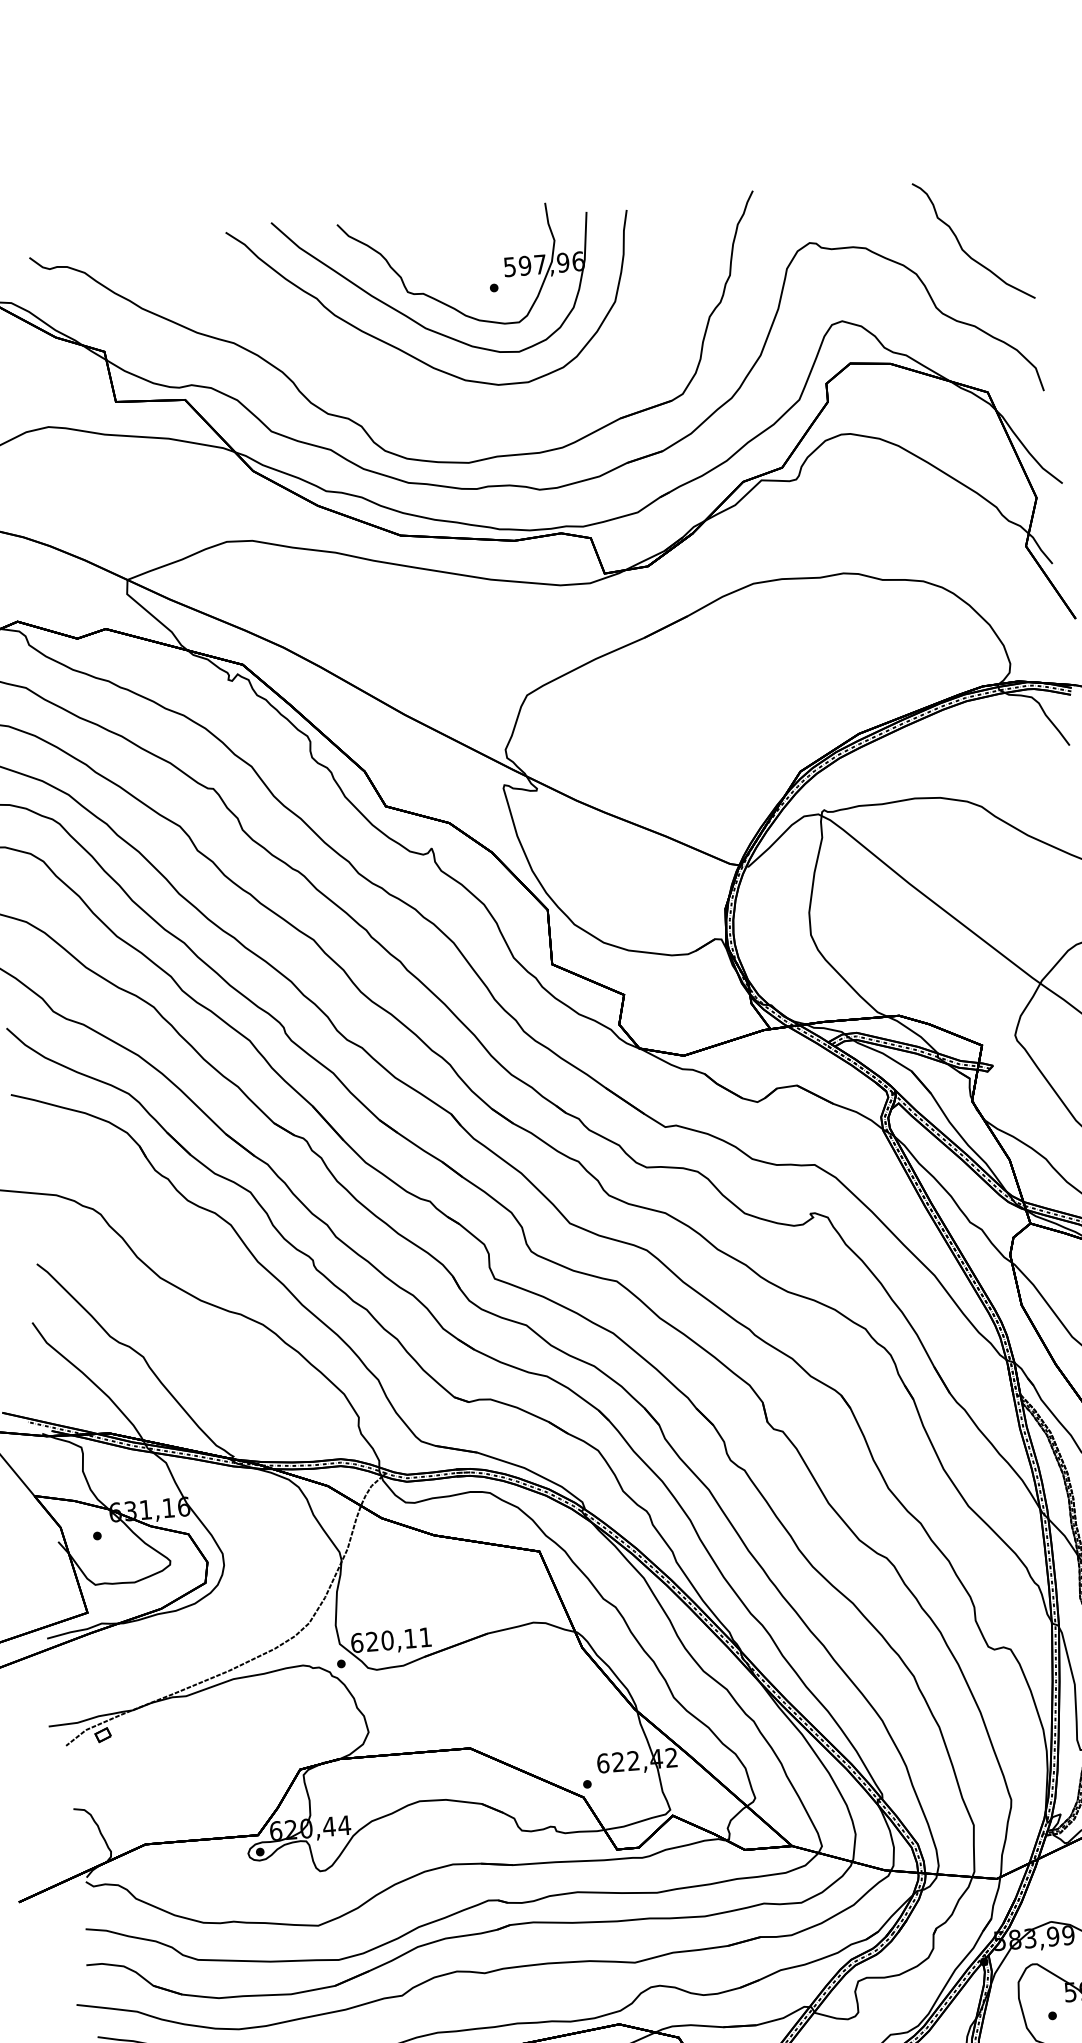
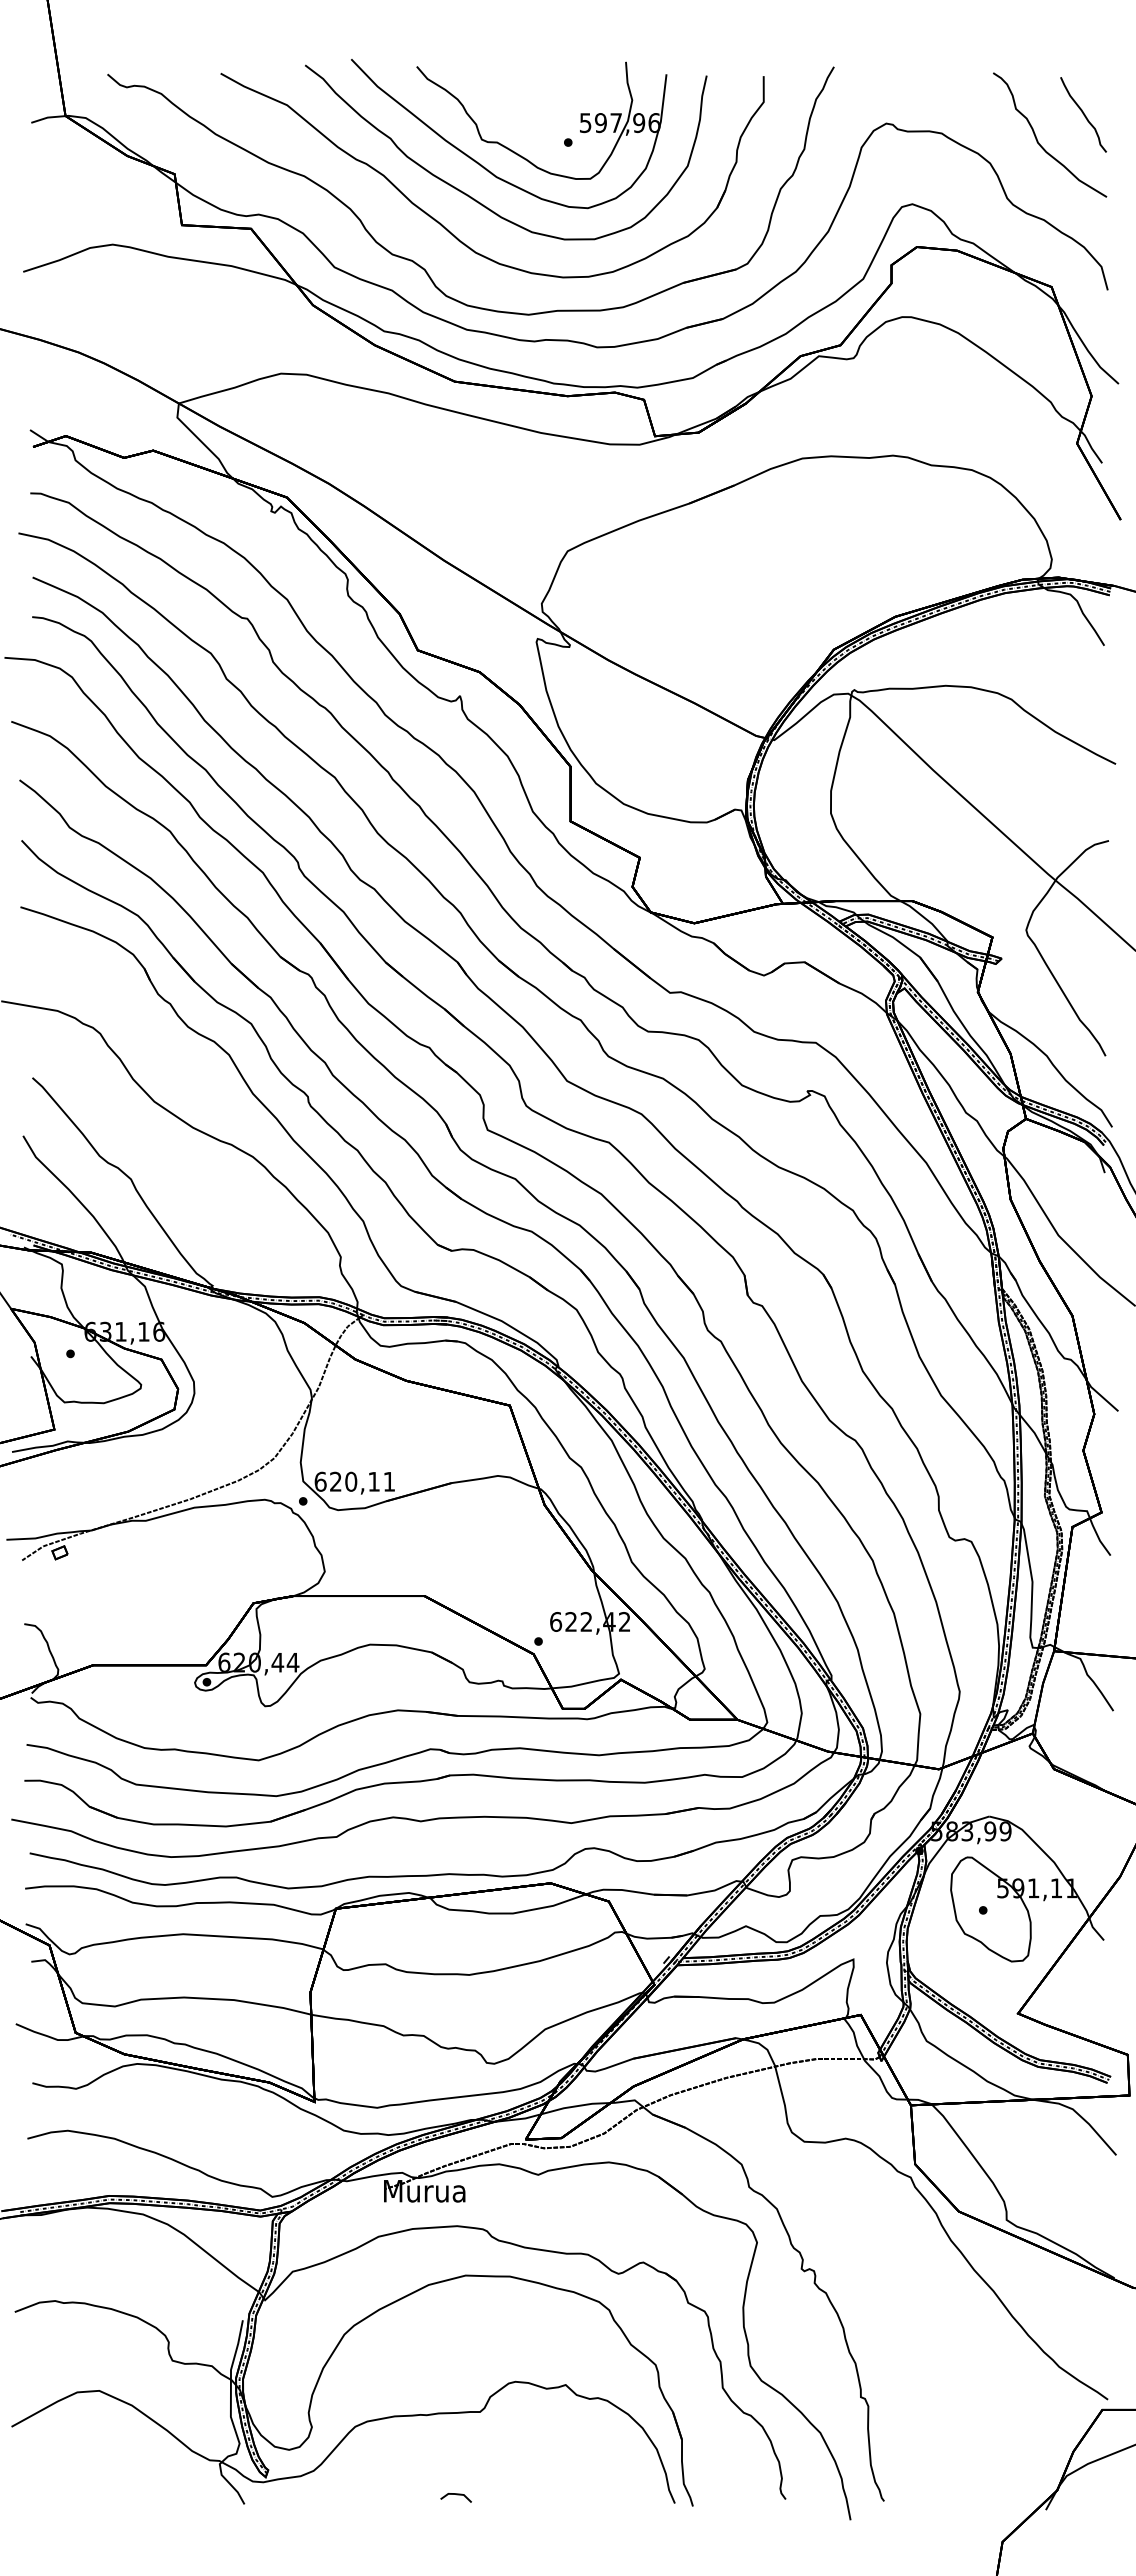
curve: (1005, 217) -> (1083, 114), added
part: (380, 383) -> (447, 228), added

